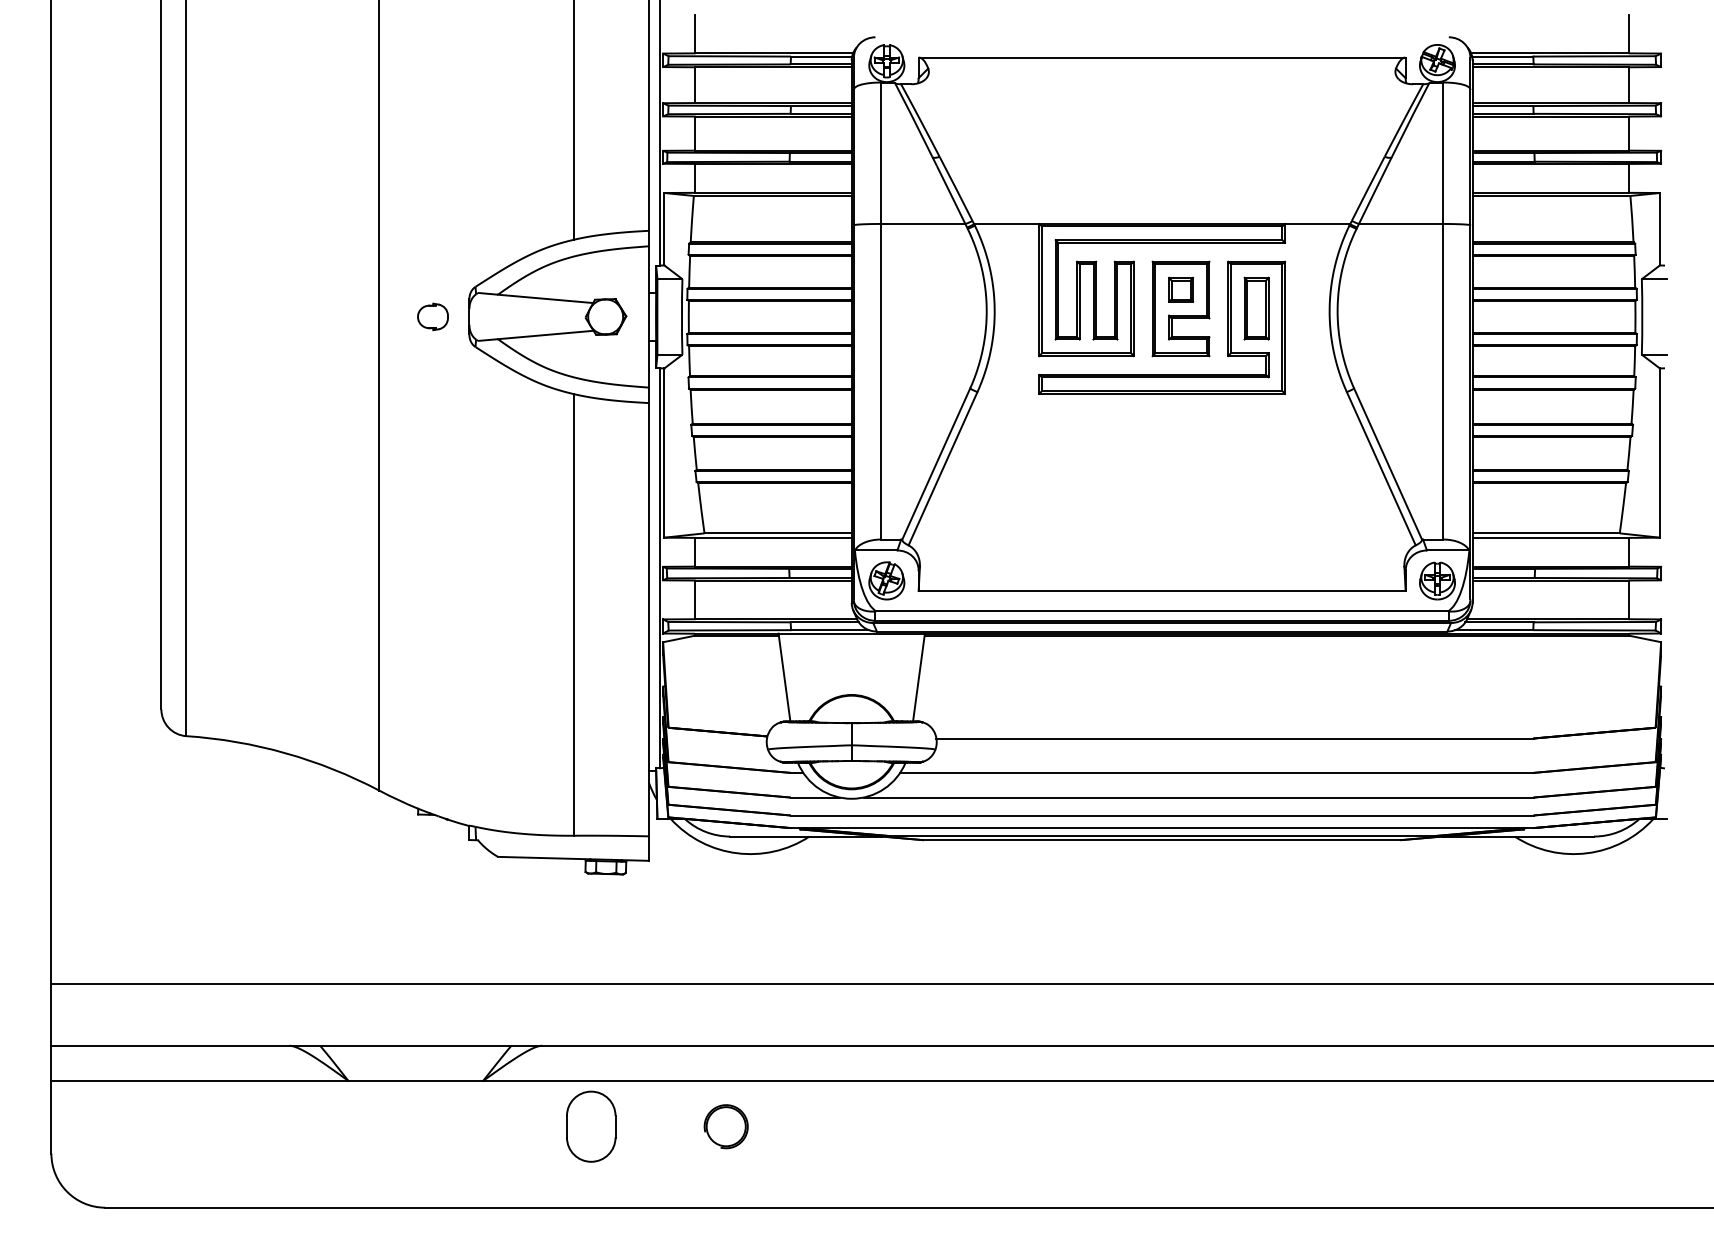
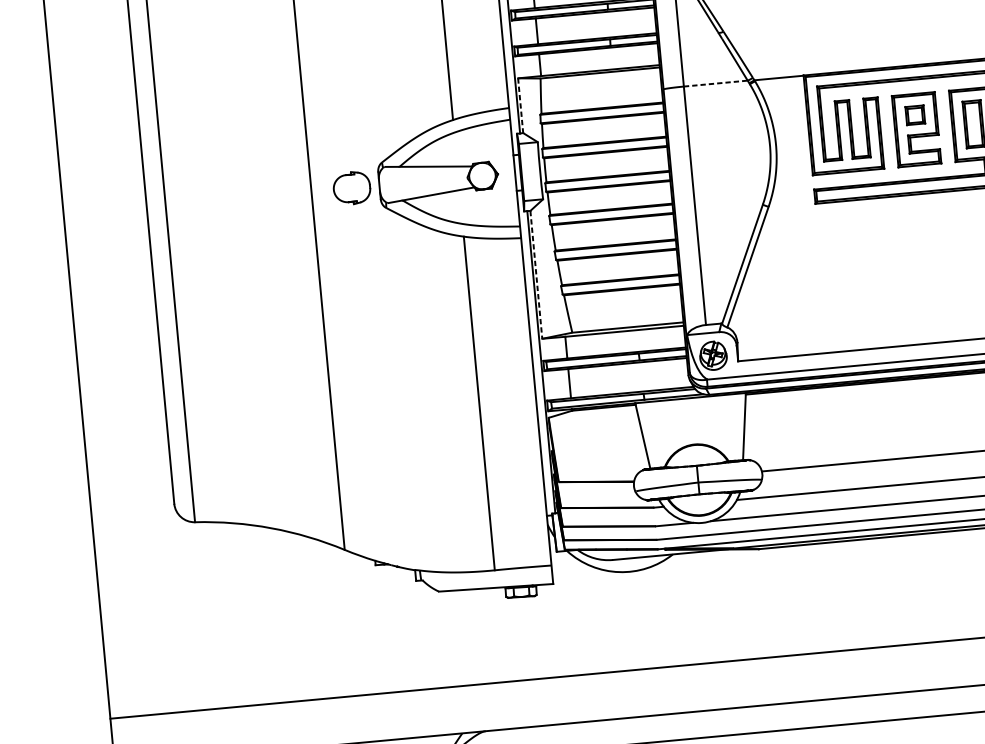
line: (923, 223) -> (716, 83), solid -> dashed
line: (664, 229) -> (520, 105), solid -> dashed
part: (432, 316) -> (351, 187), size x1.6
line: (664, 453) -> (536, 275), solid -> dashed

